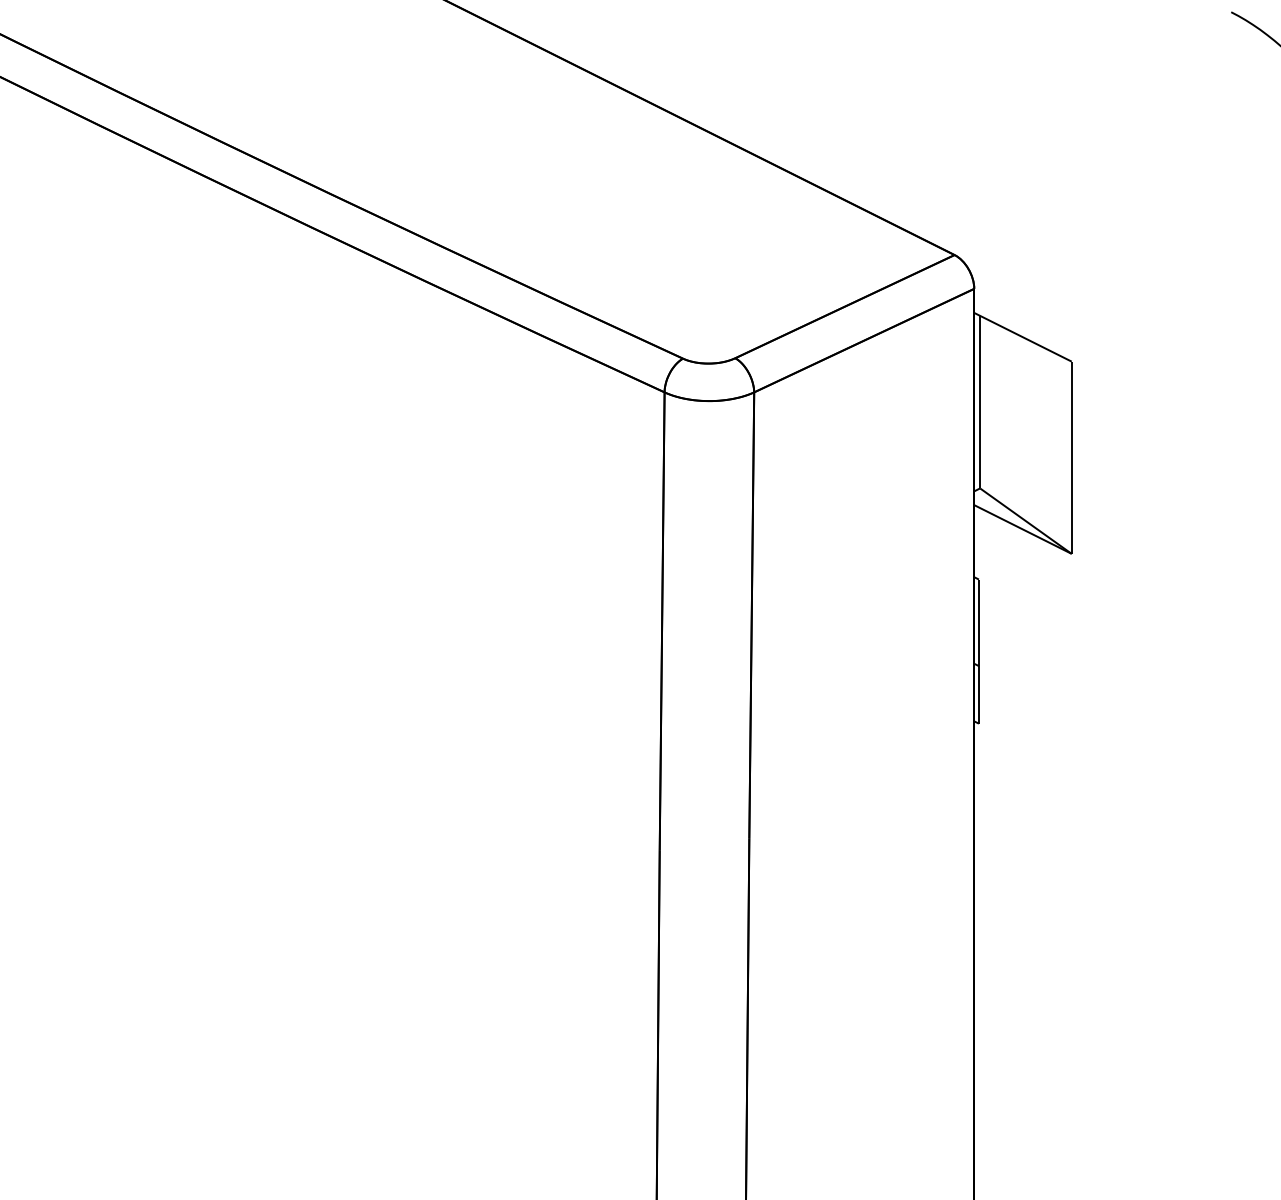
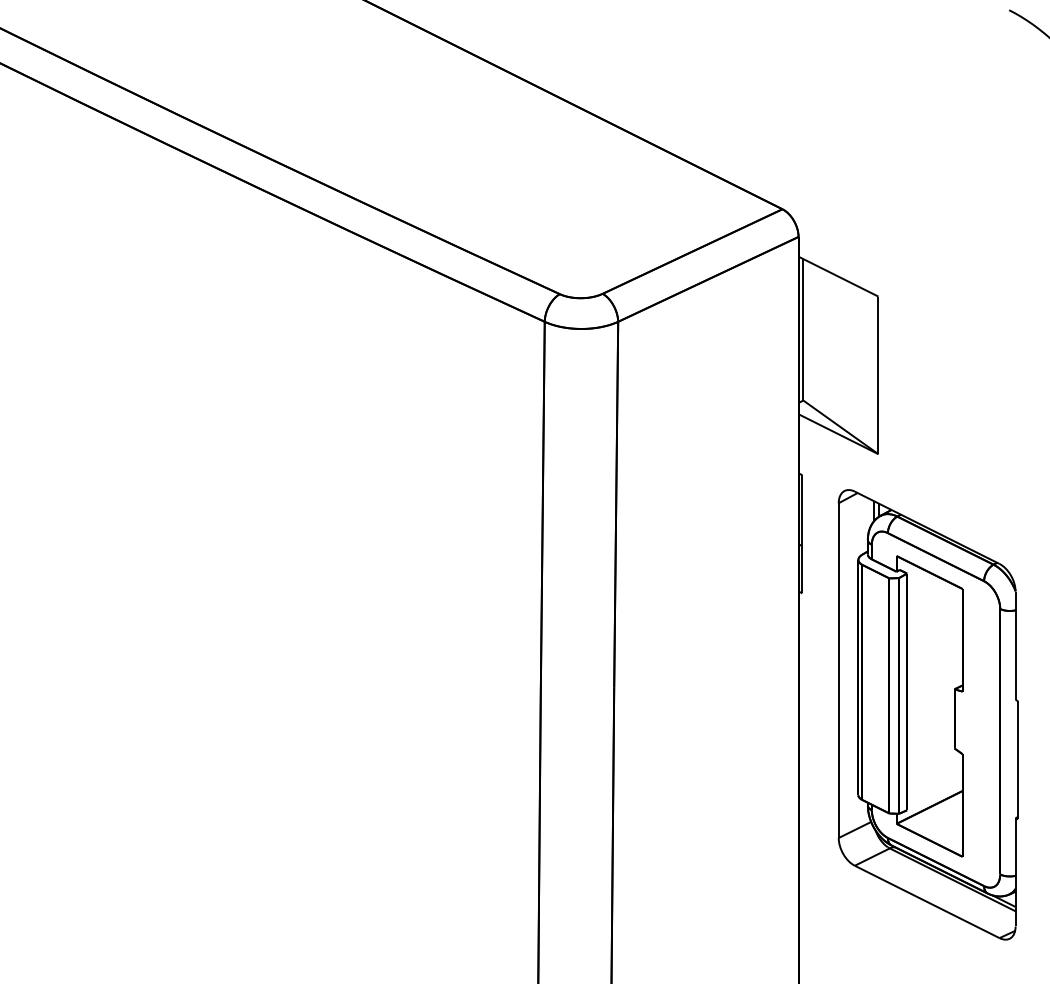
part: (1131, 871) -> (927, 714), added

